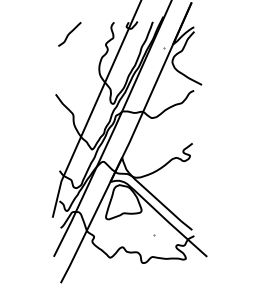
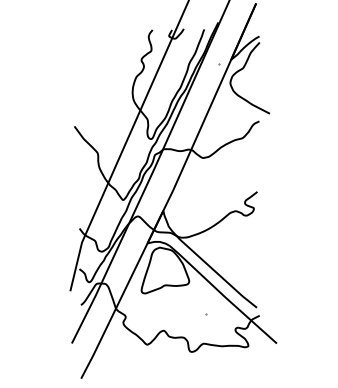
curve: (69, 34) -> (92, 46), removed

